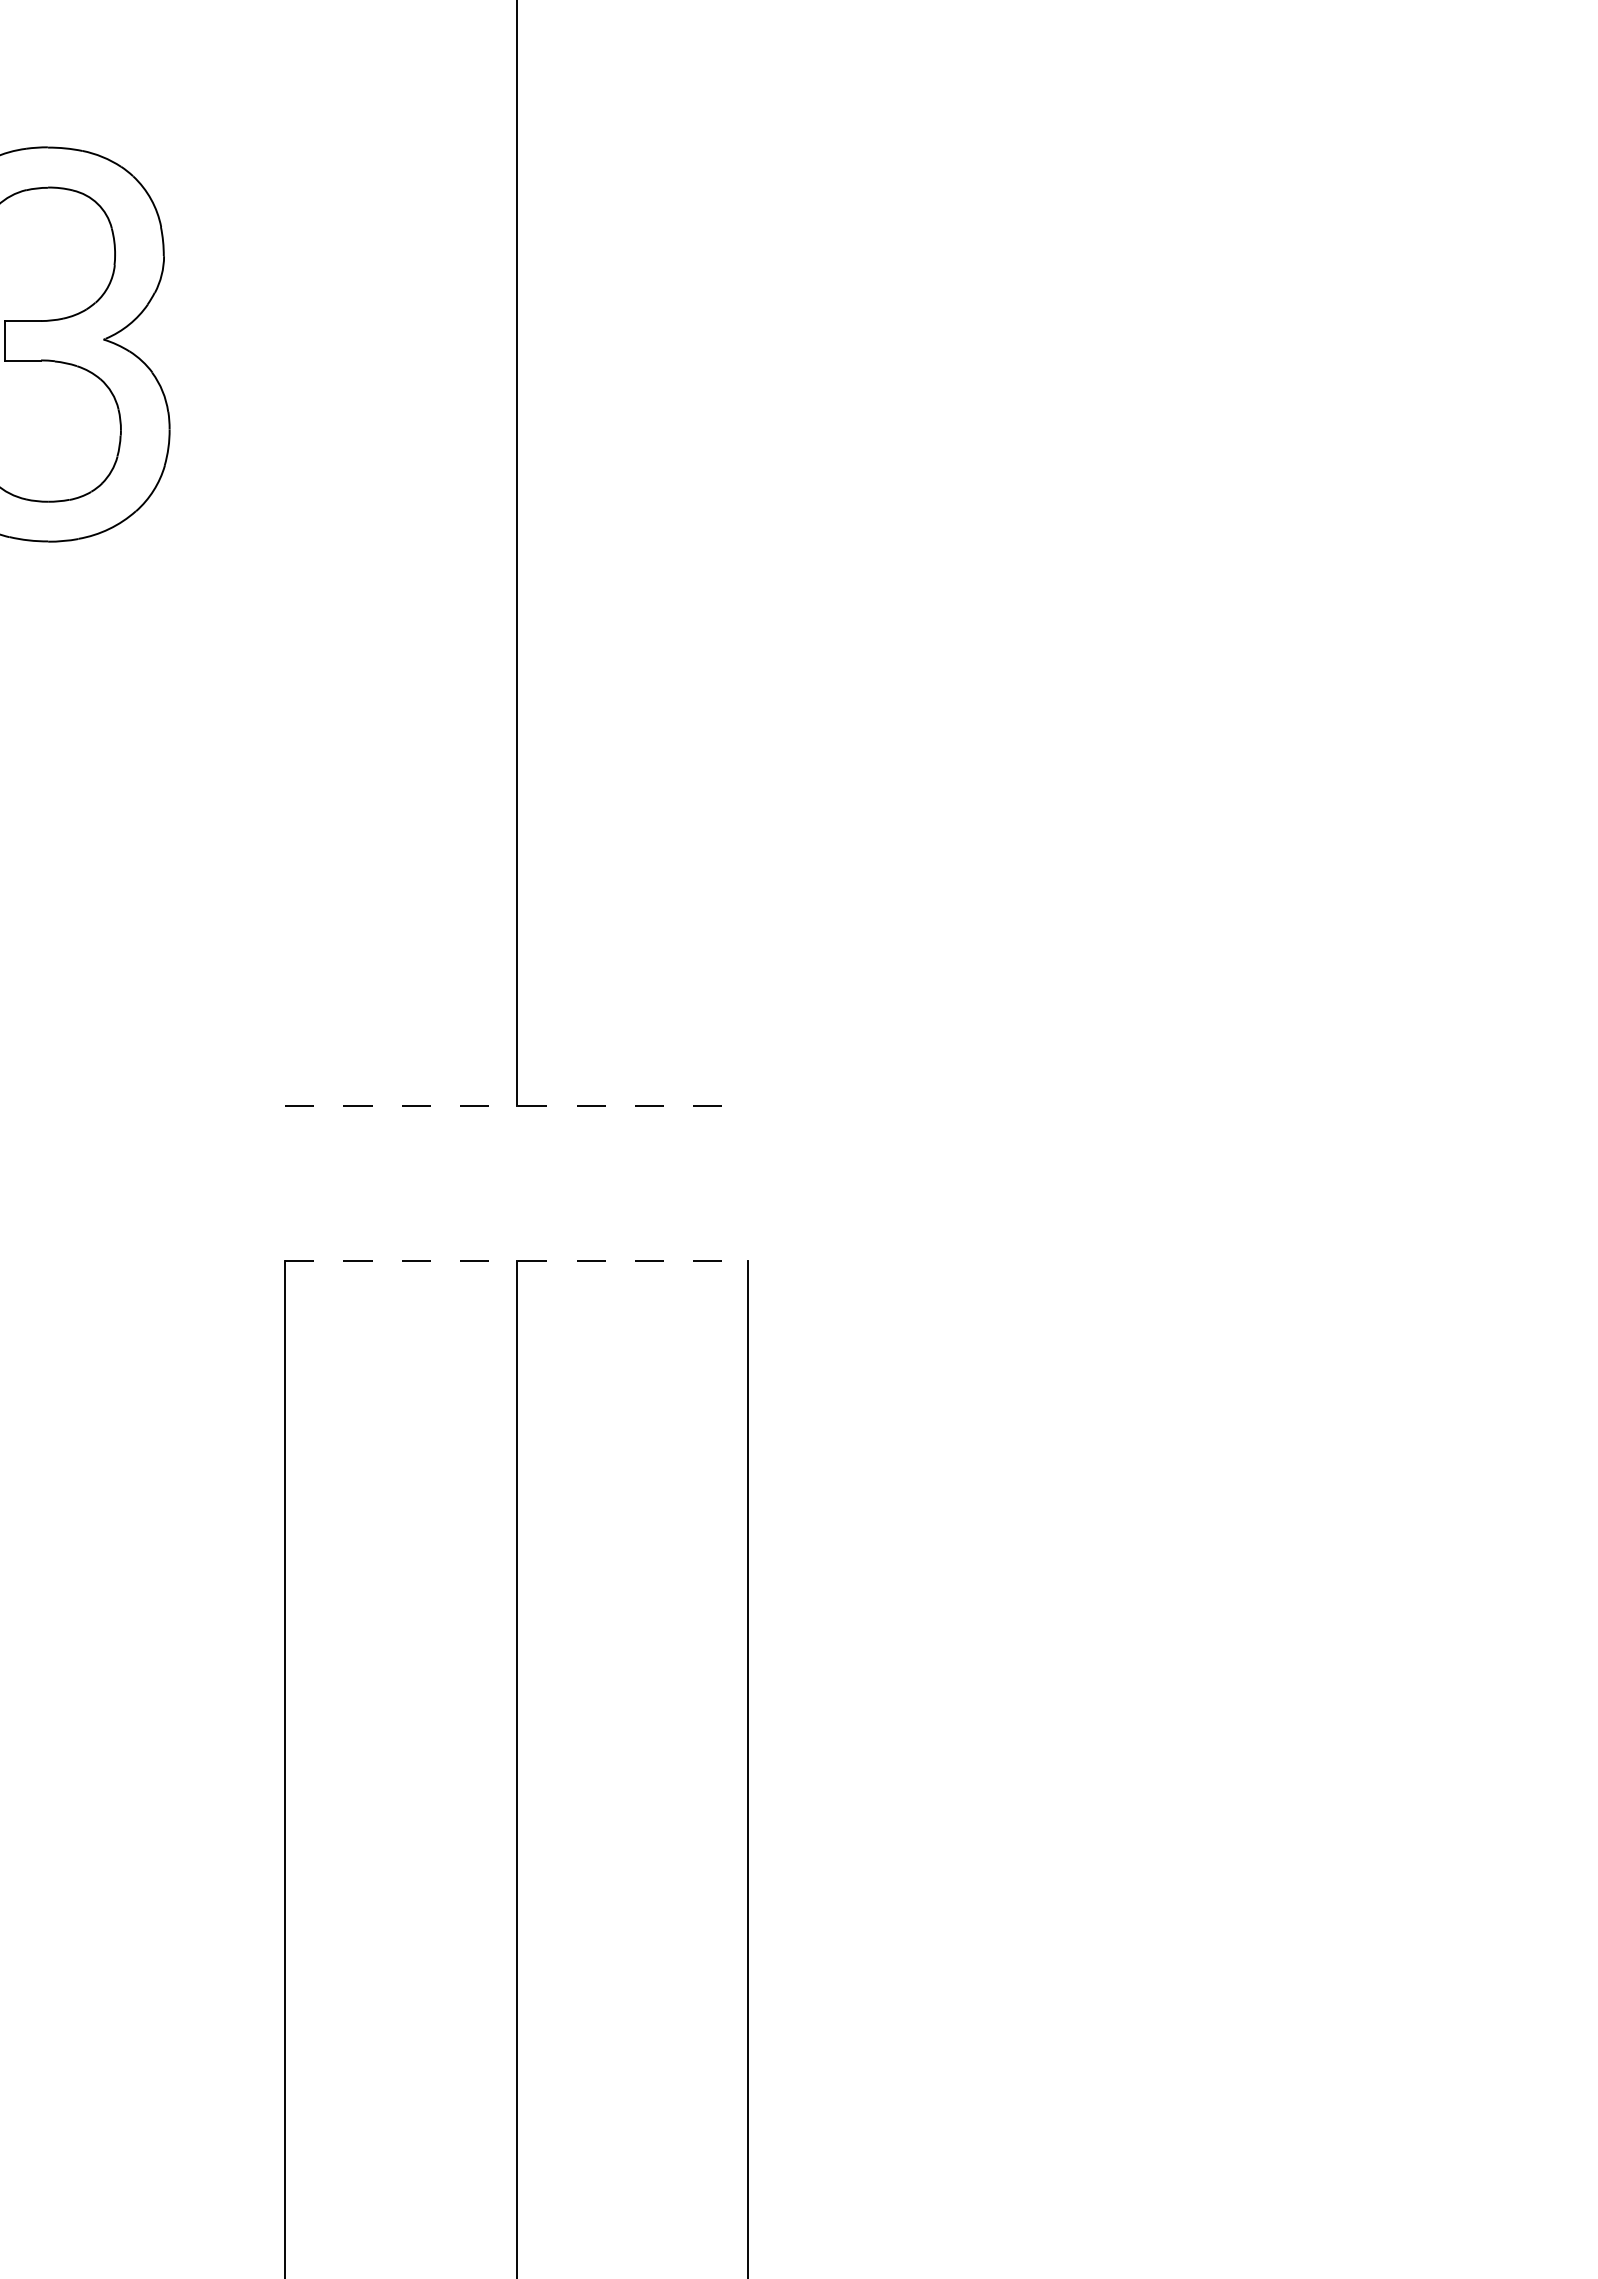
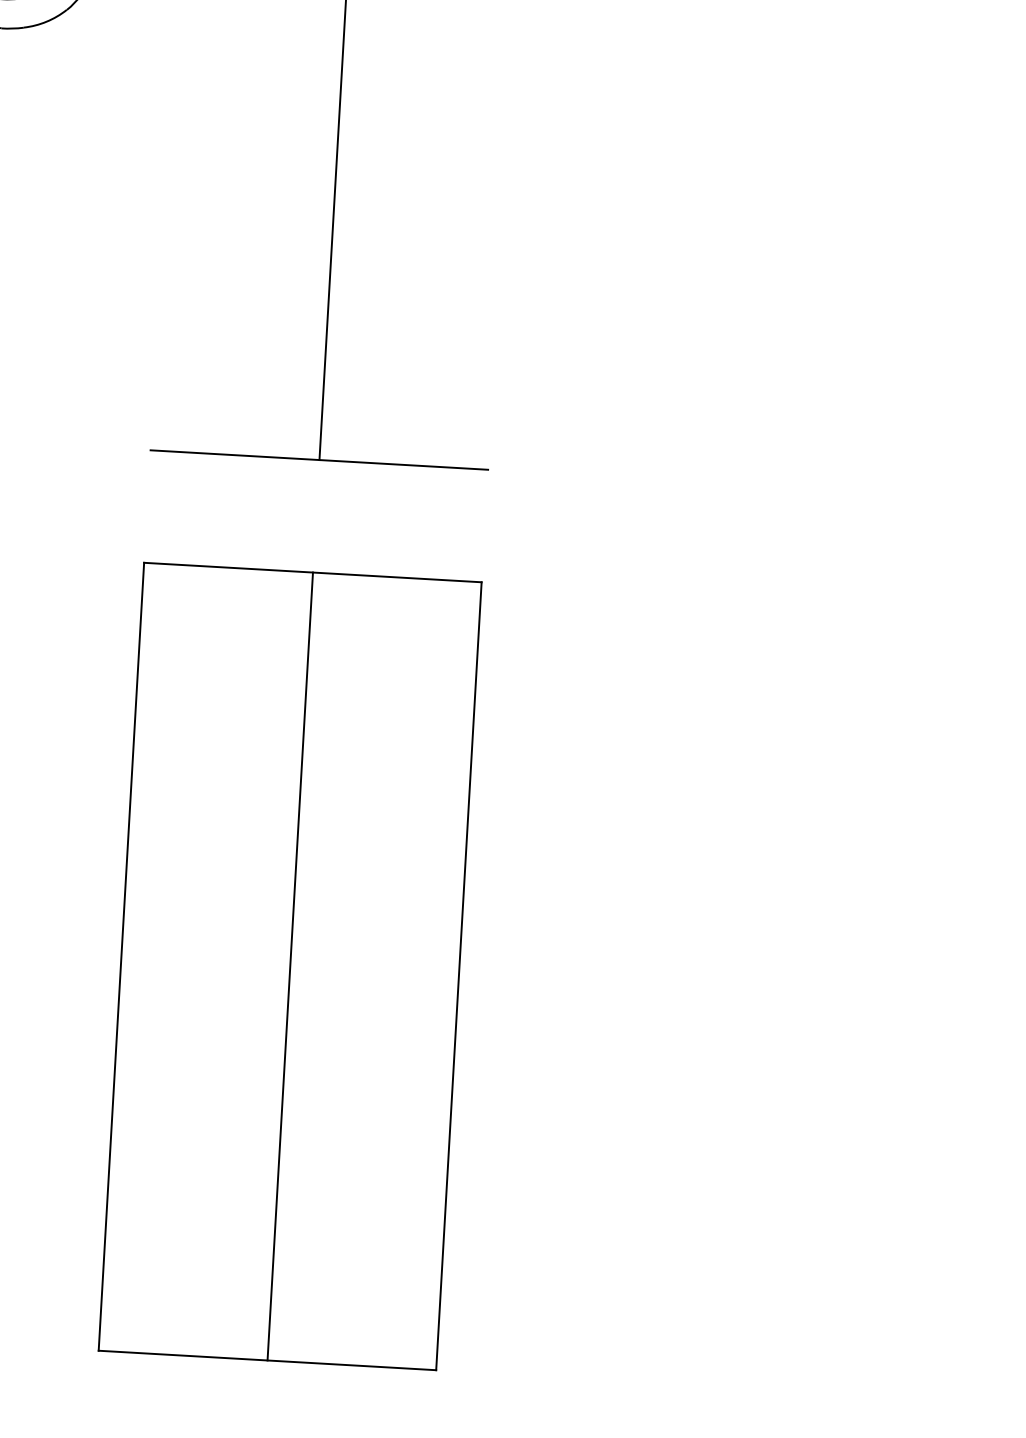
line: (516, 1106) -> (319, 460), dashed -> solid
line: (516, 1260) -> (312, 572), dashed -> solid

